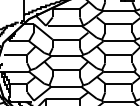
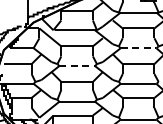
line: (118, 41) -> (138, 48), solid -> dashed
line: (66, 56) -> (77, 66), solid -> dashed

